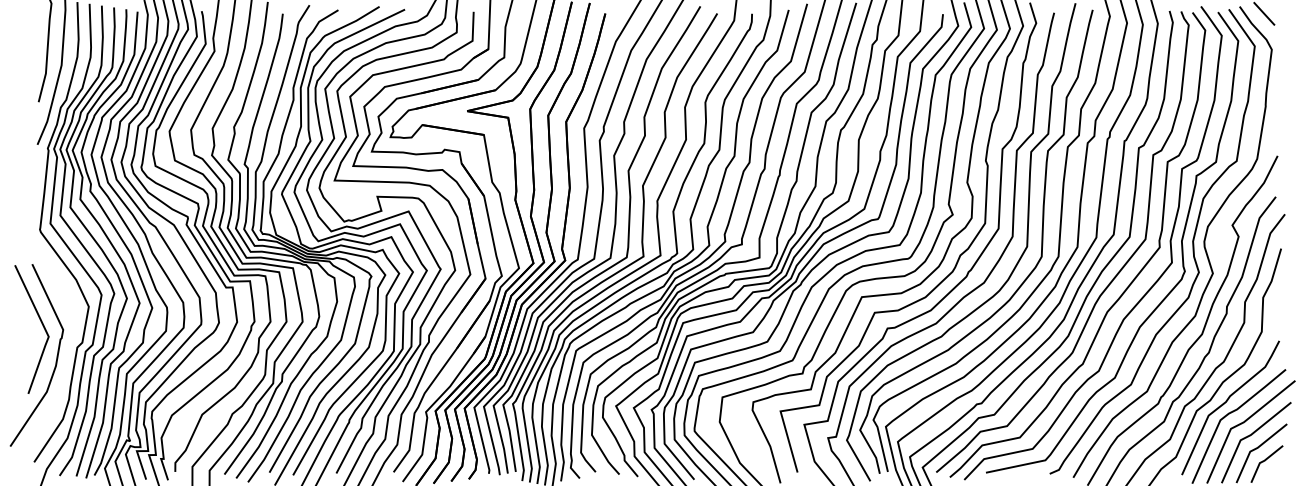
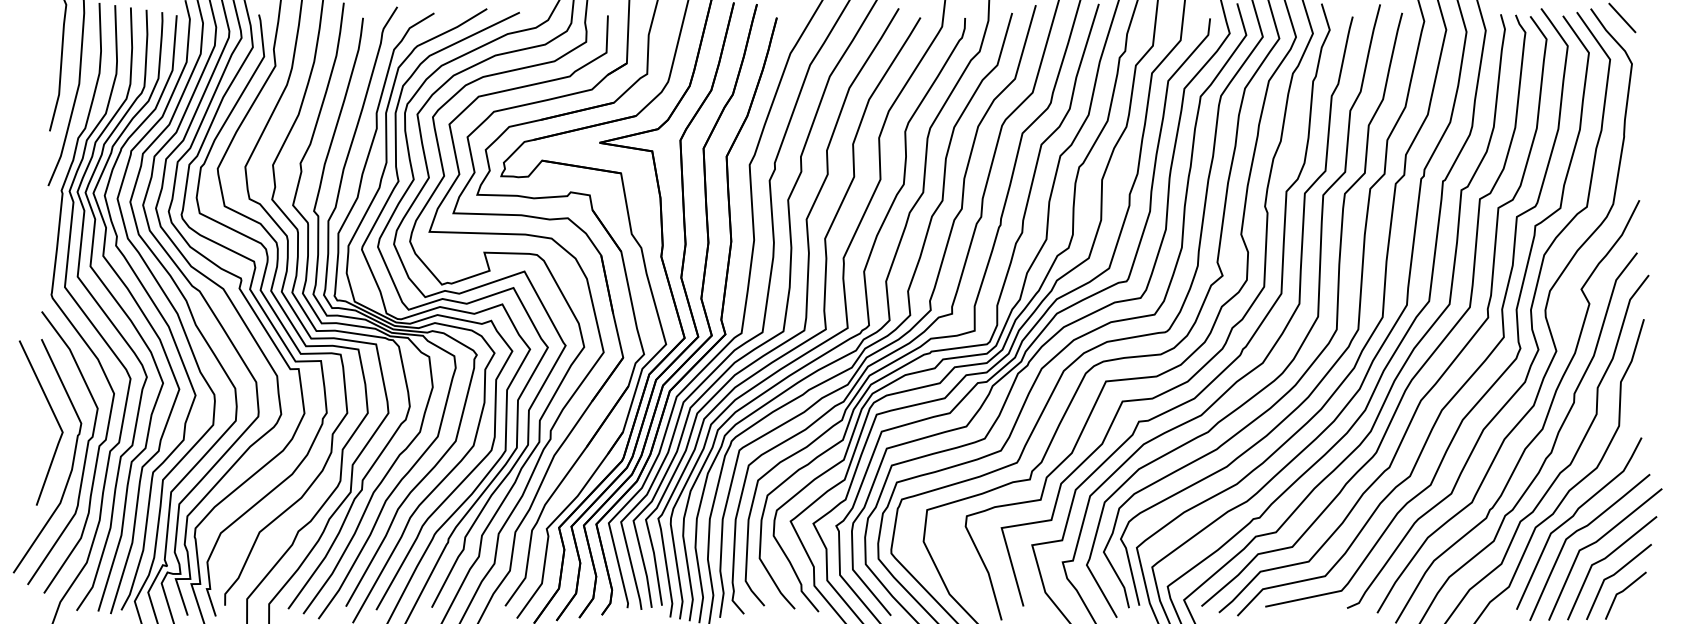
curve: (66, 351) -> (85, 451), added

